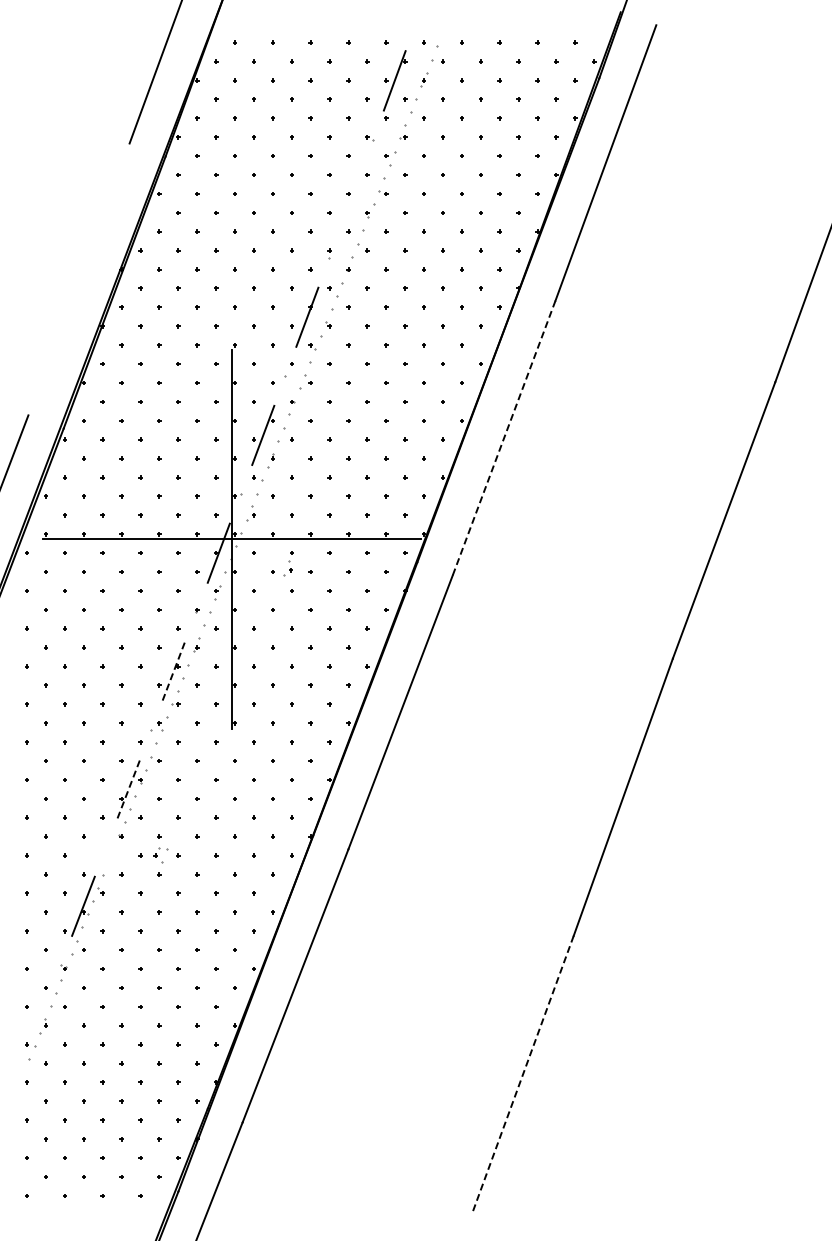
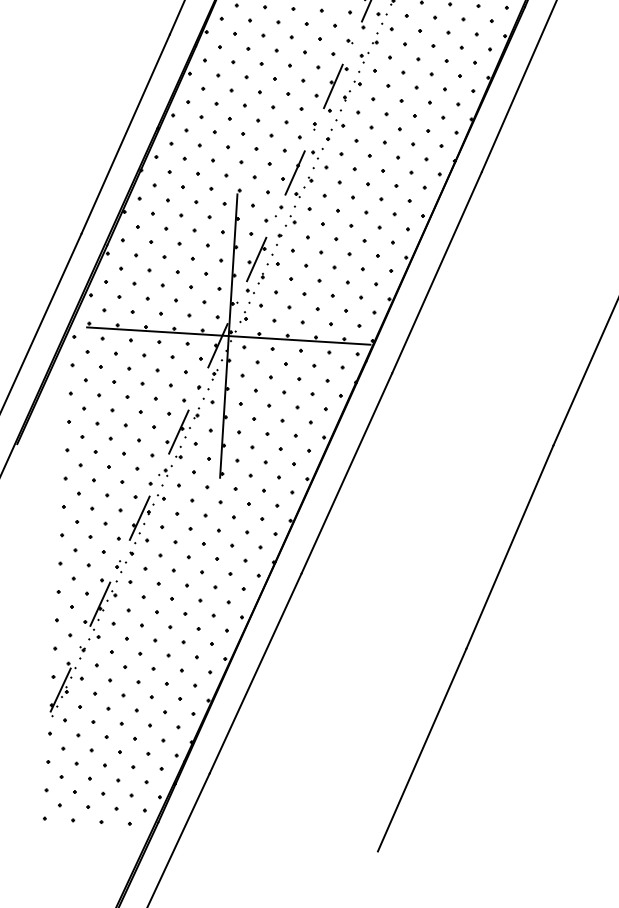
line: (350, 198) -> (332, 85), added
line: (78, 279) -> (125, 134), added
line: (504, 438) -> (437, 272), dashed -> solid
part: (287, 568) -> (268, 360), removed
line: (174, 670) -> (179, 431), dashed -> solid
line: (128, 788) -> (139, 517), dashed -> solid
part: (160, 855) -> (120, 567), moved
line: (37, 1023) -> (60, 689), added
line: (522, 1074) -> (421, 750), dashed -> solid

